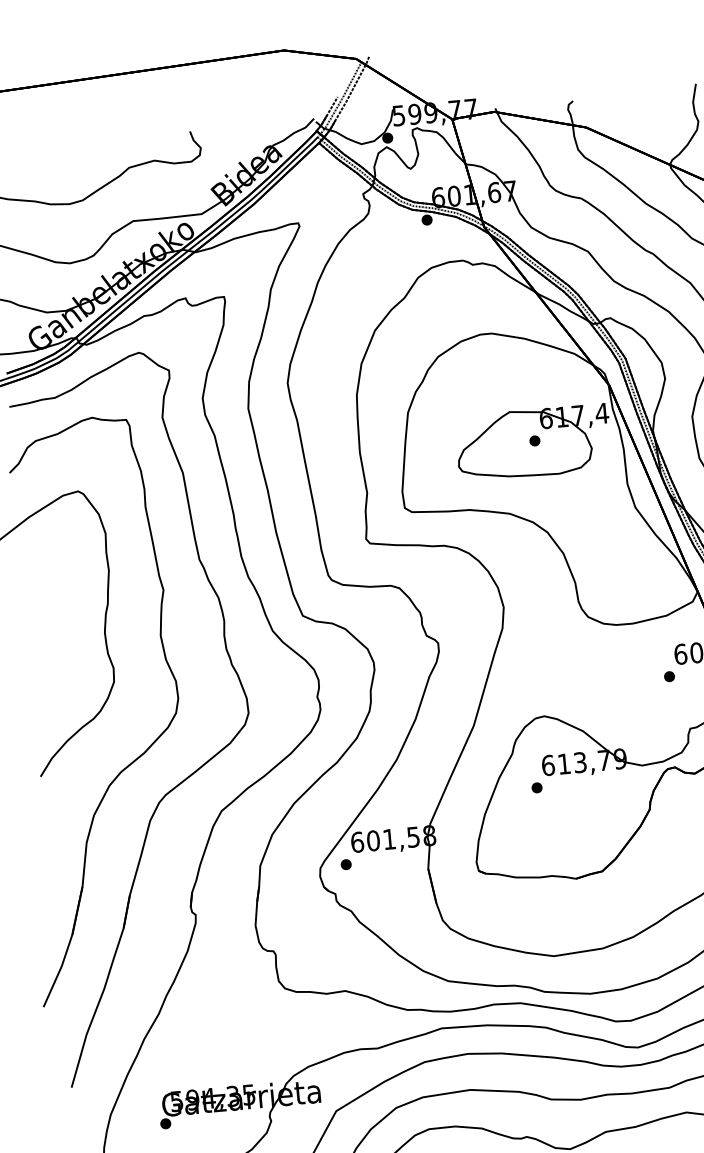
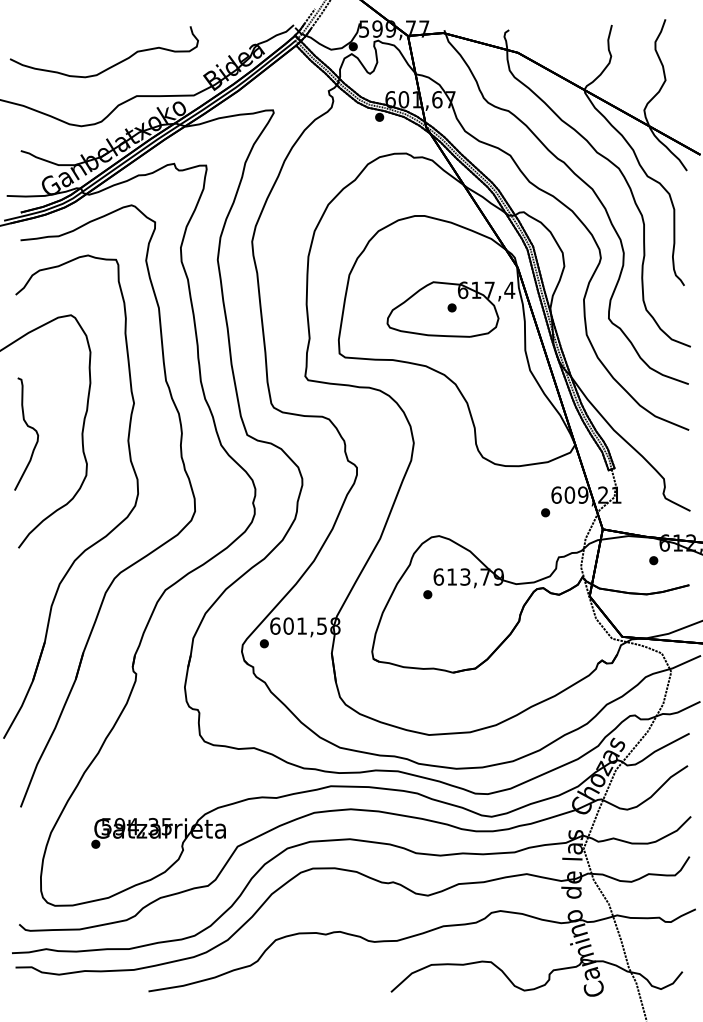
curve: (39, 630) -> (28, 427), added

